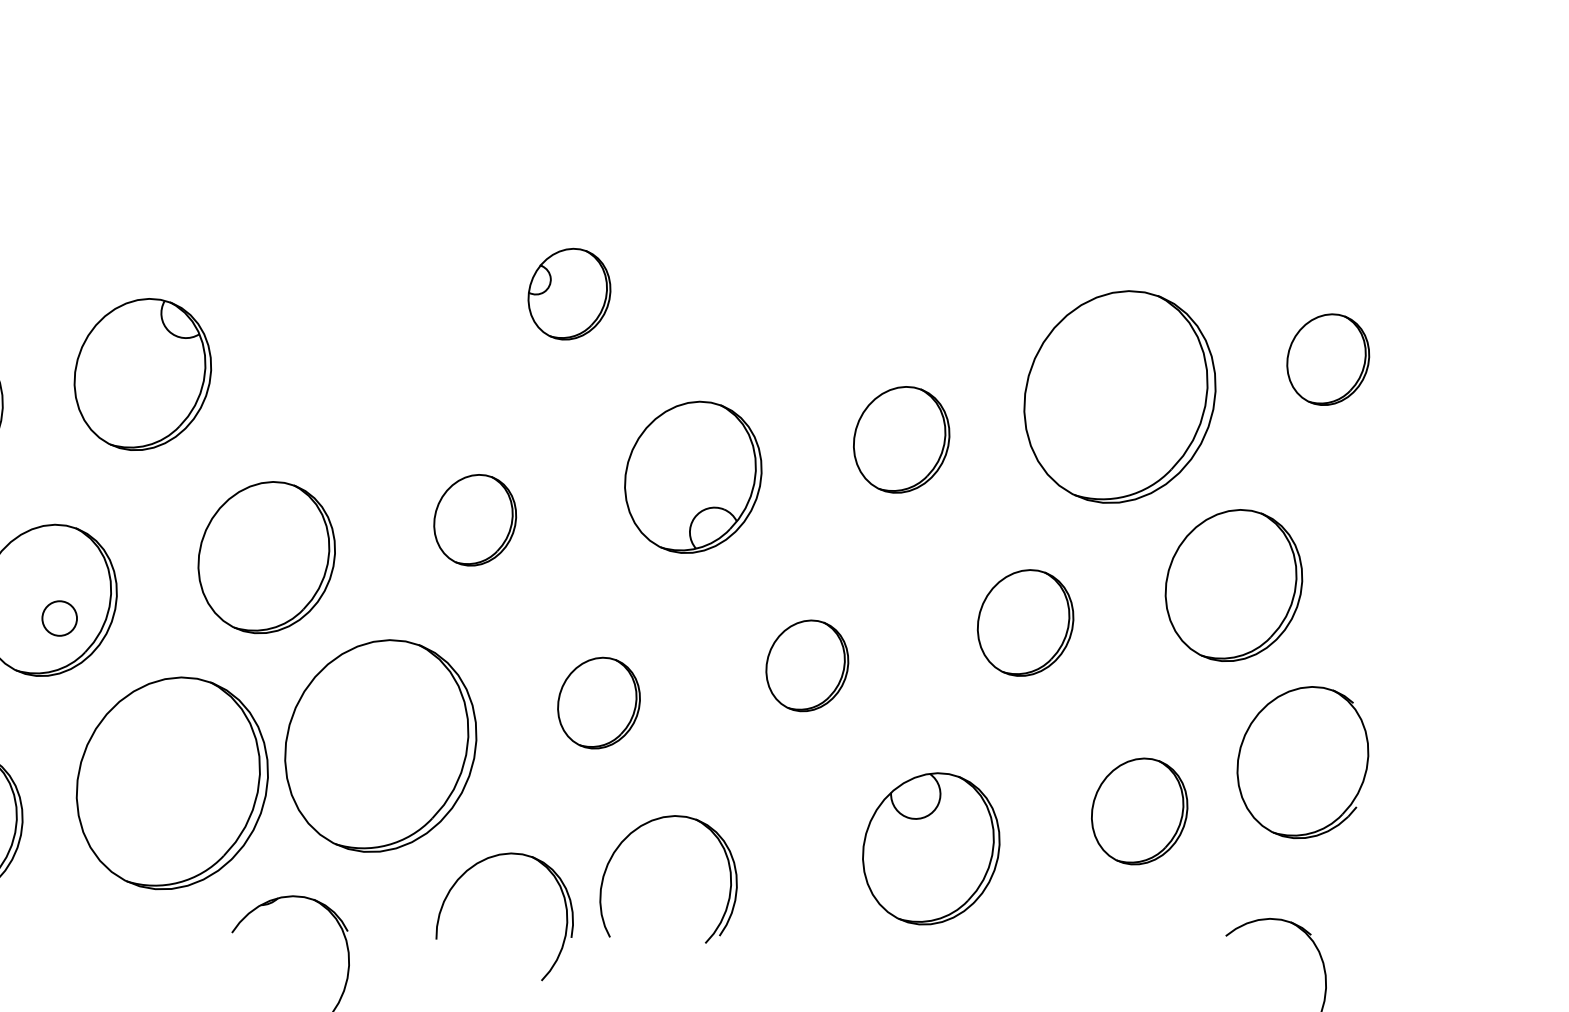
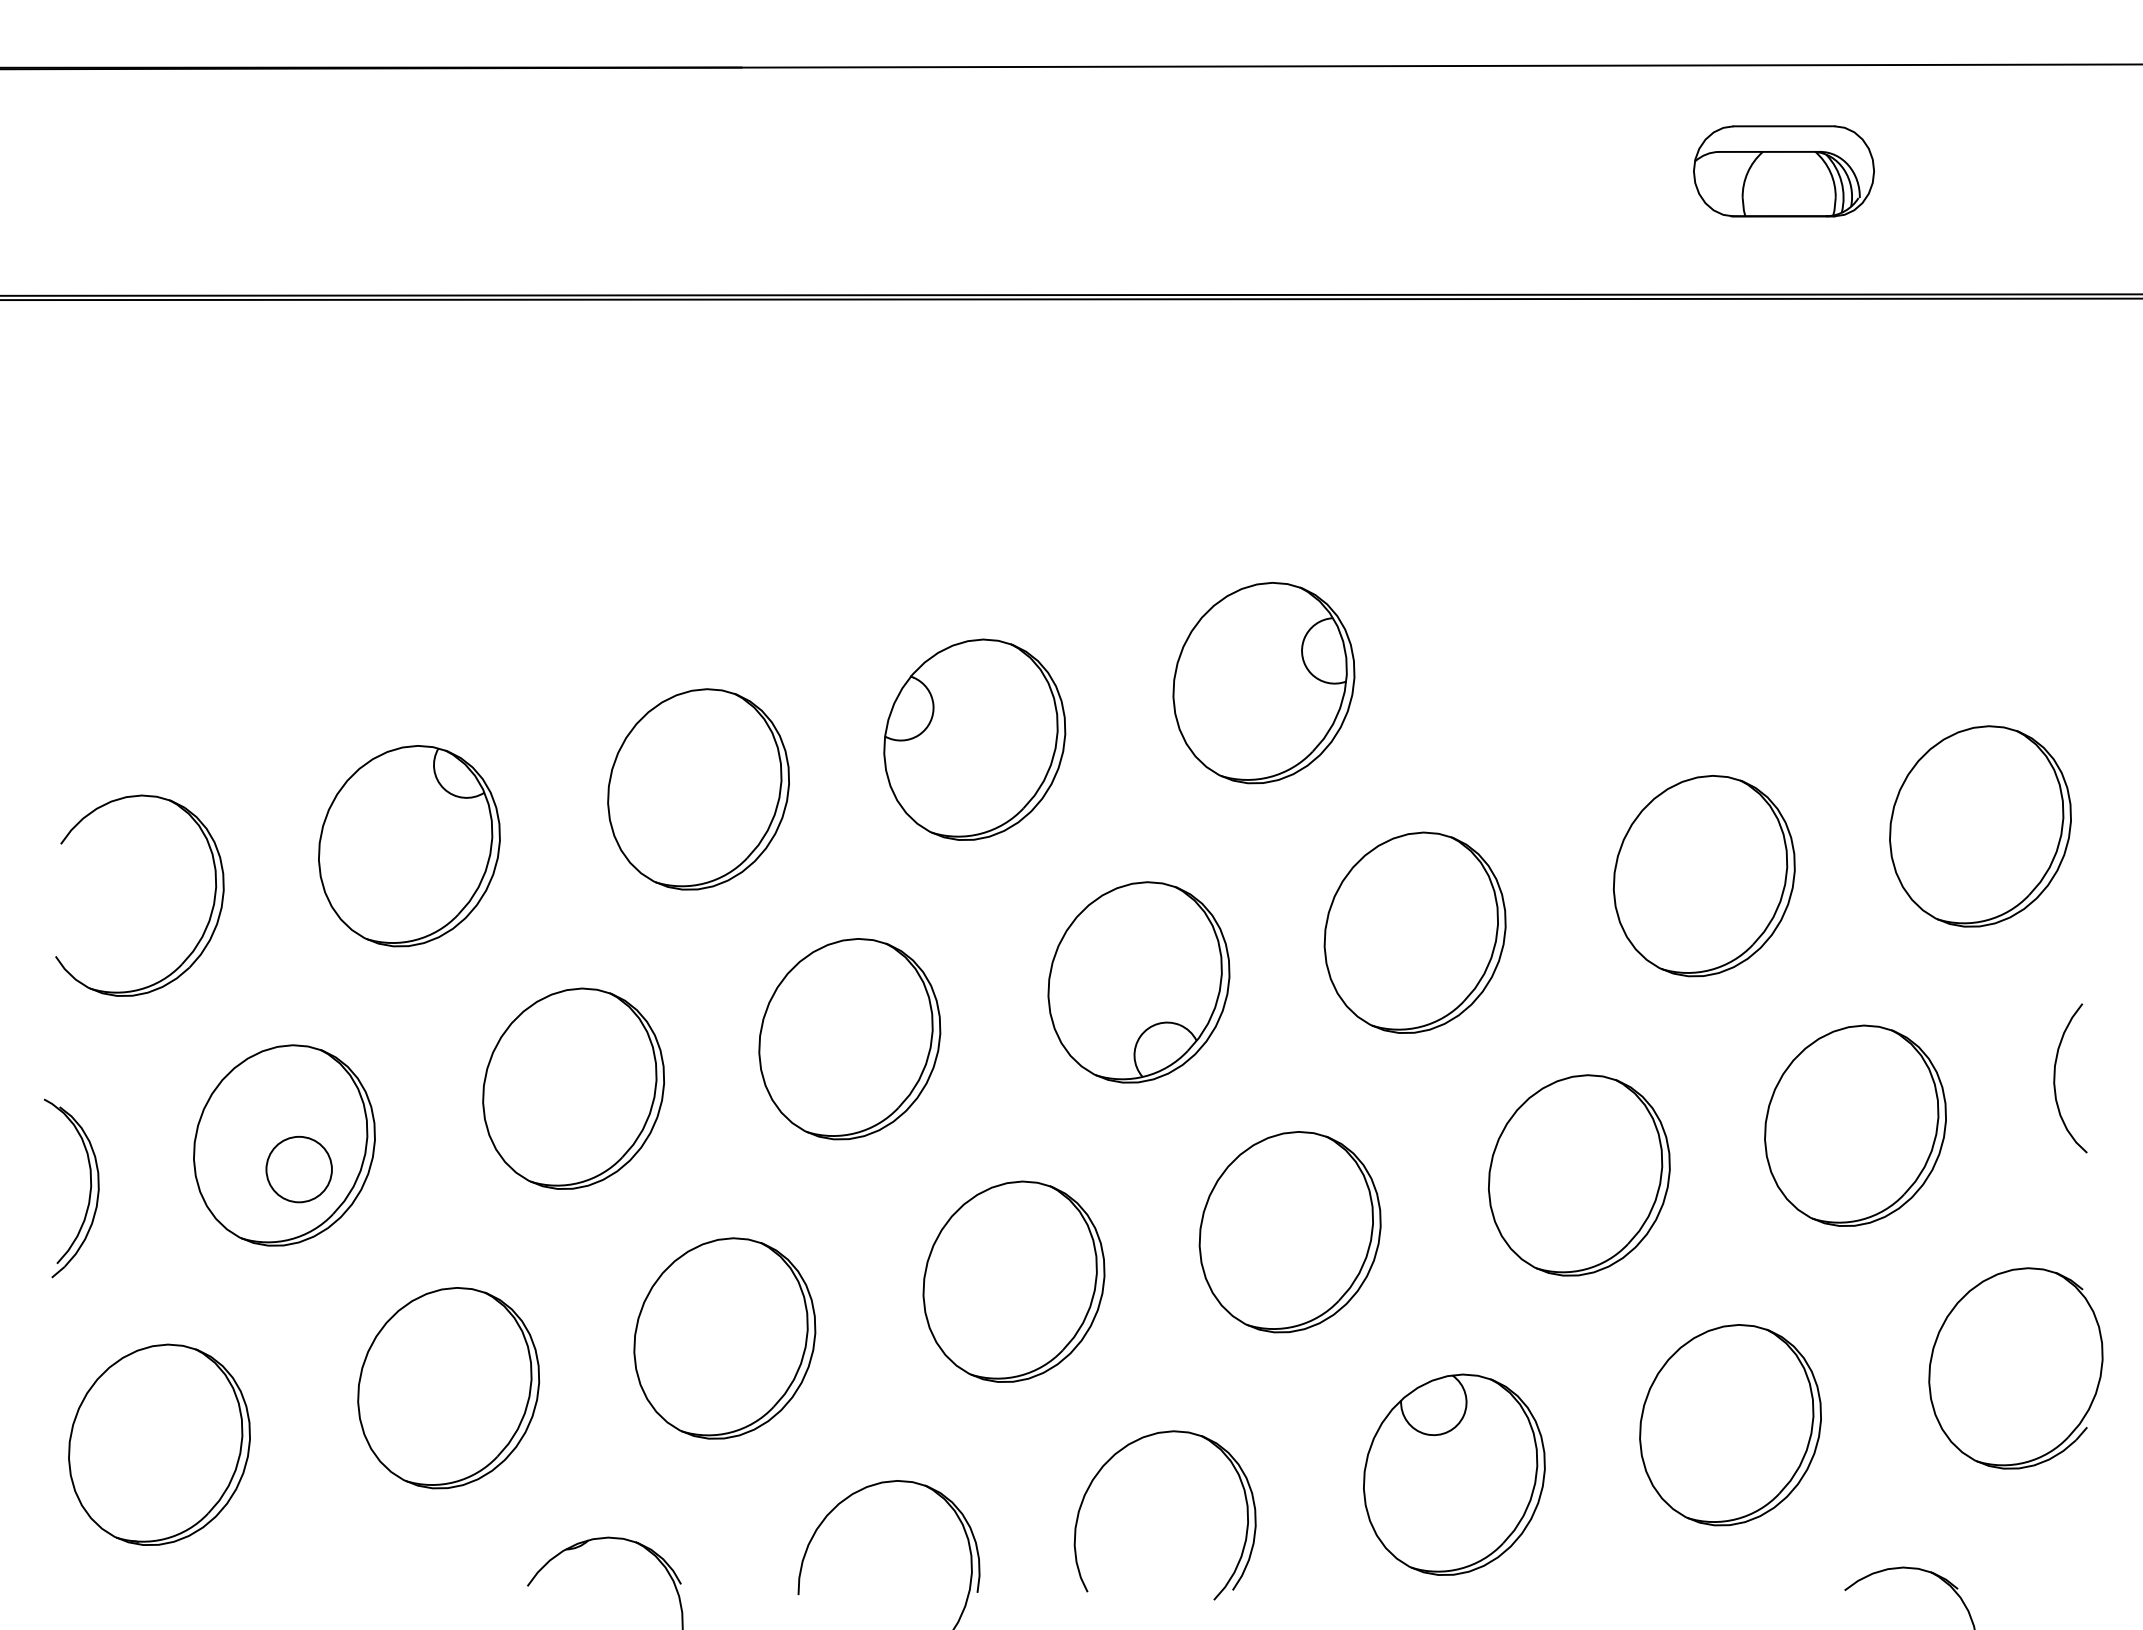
part: (787, 251) -> (1263, 683), added
part: (569, 294) -> (974, 739), size x1.67
part: (360, 331) -> (698, 789), added
part: (1328, 359) -> (1980, 826), size x1.67
part: (1119, 397) -> (1703, 876), size x0.71
part: (901, 439) -> (1414, 932), size x1.43
part: (474, 520) -> (849, 1039), size x1.67
curve: (1384, 549) -> (2055, 1078), added
circle: (59, 618) -> (298, 1169), size x1.43
part: (1025, 623) -> (1579, 1175), size x1.43
part: (806, 666) -> (1289, 1232), size x1.67
part: (598, 702) -> (1013, 1281), size x1.67
part: (380, 746) -> (724, 1338), size x0.71
part: (1302, 762) -> (2015, 1368), moved
part: (172, 783) -> (448, 1388), size x0.71
part: (1139, 811) -> (1730, 1425), size x1.43
part: (627, 838) -> (1110, 1460), moved

